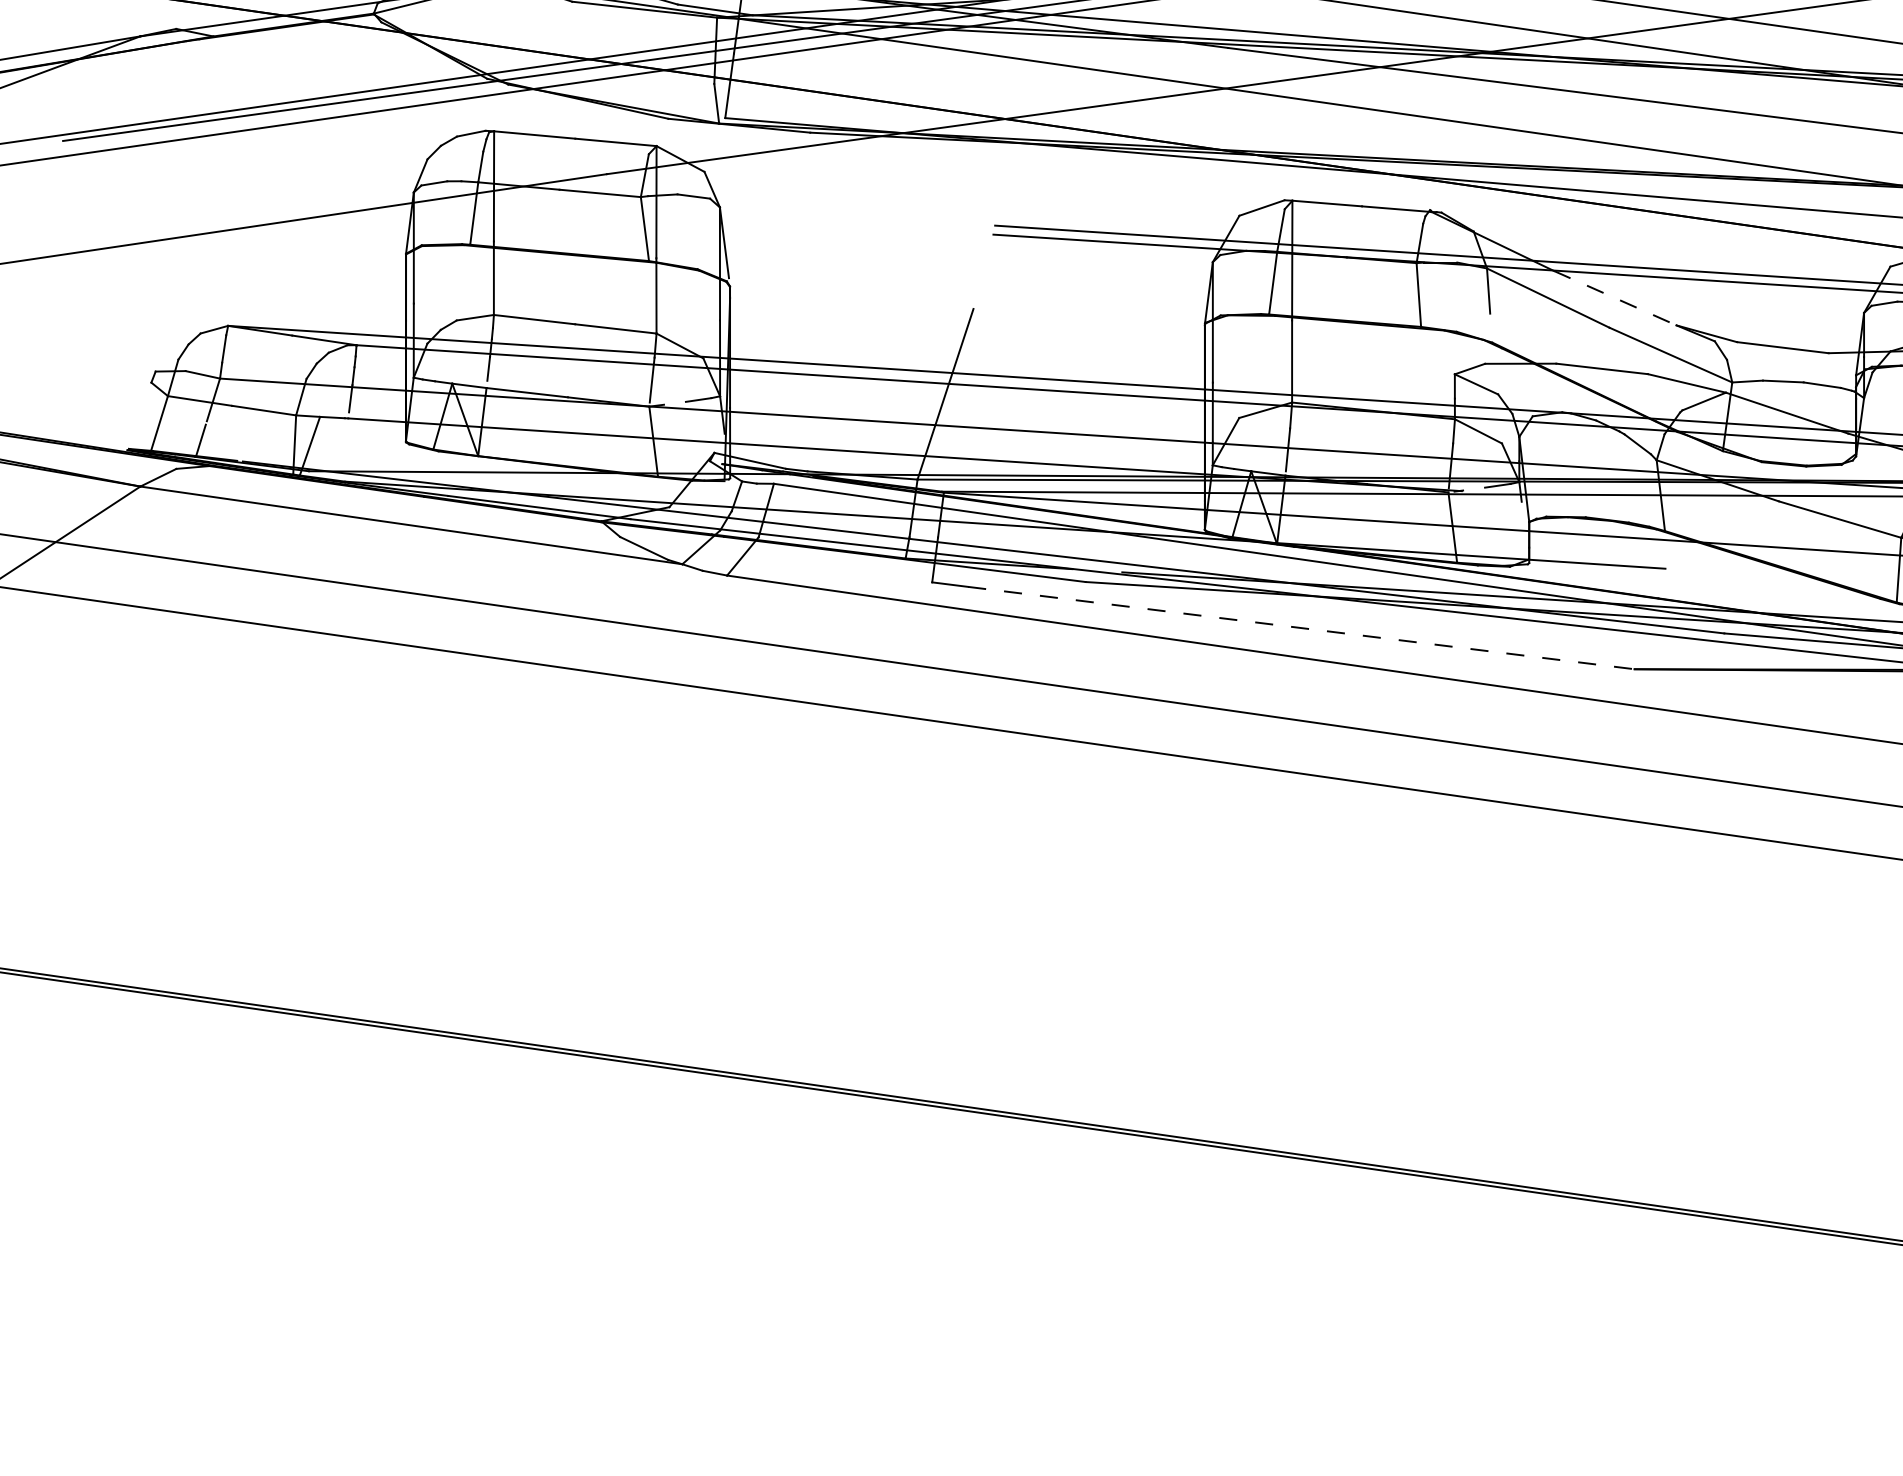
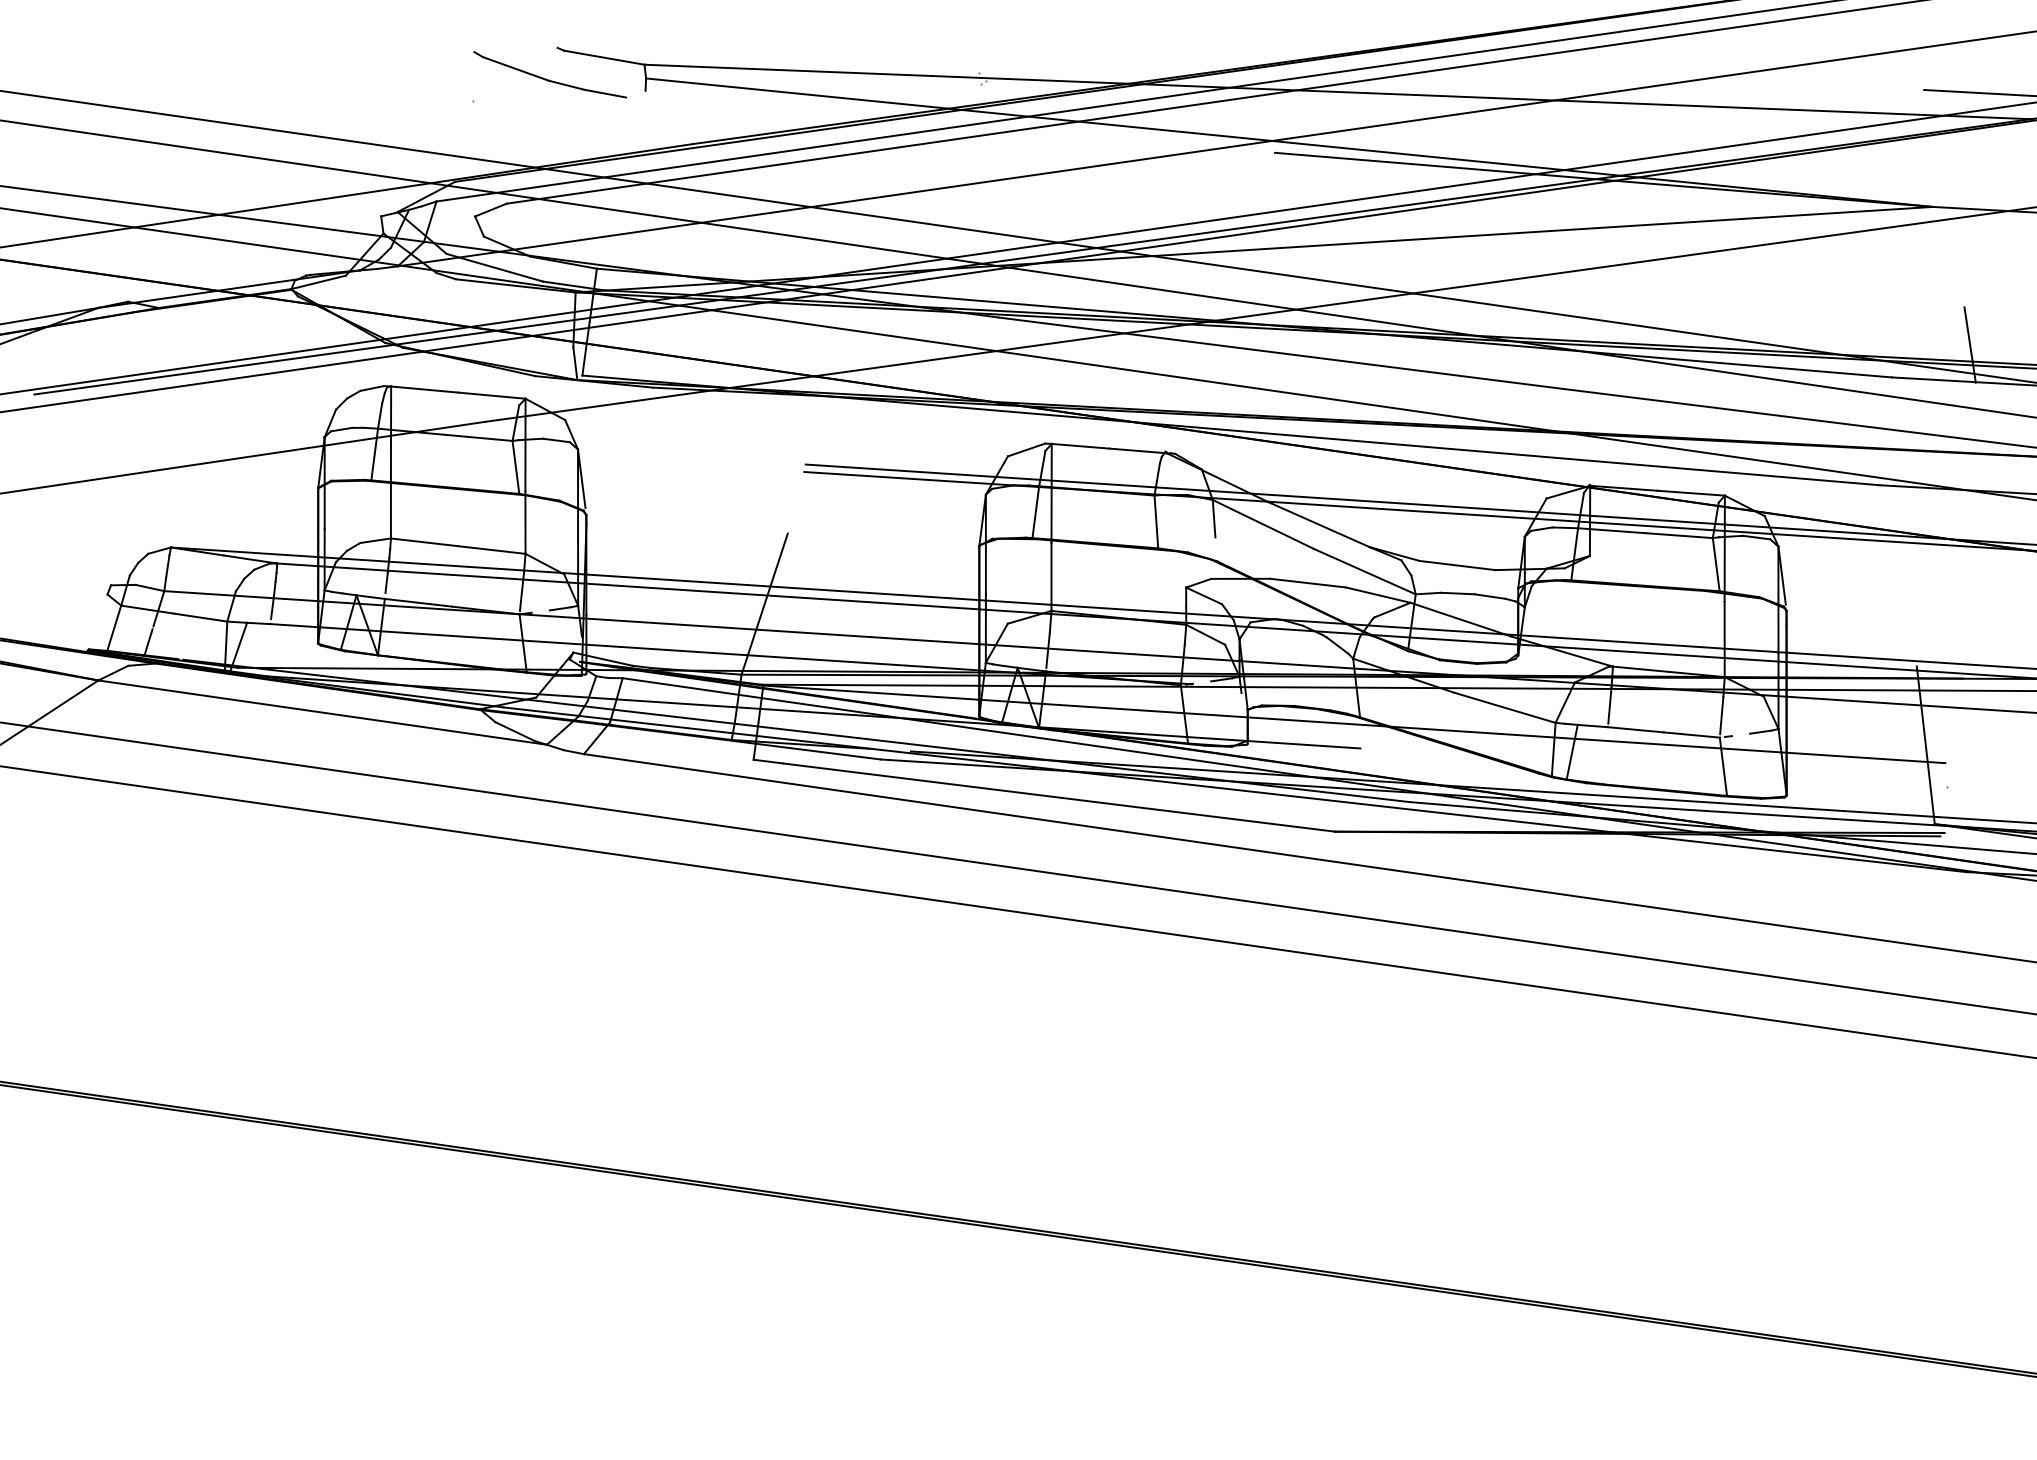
line: (1615, 298) -> (1319, 524), dashed -> solid
line: (1301, 627) -> (1059, 797), dashed -> solid

